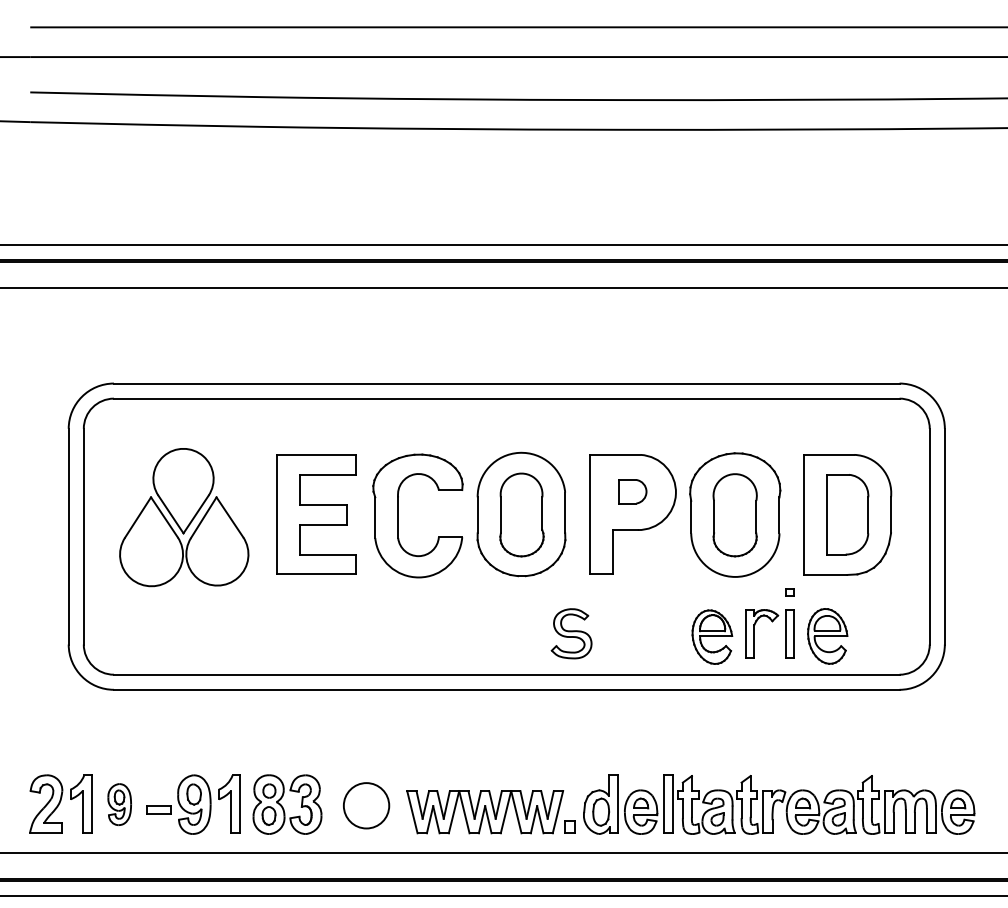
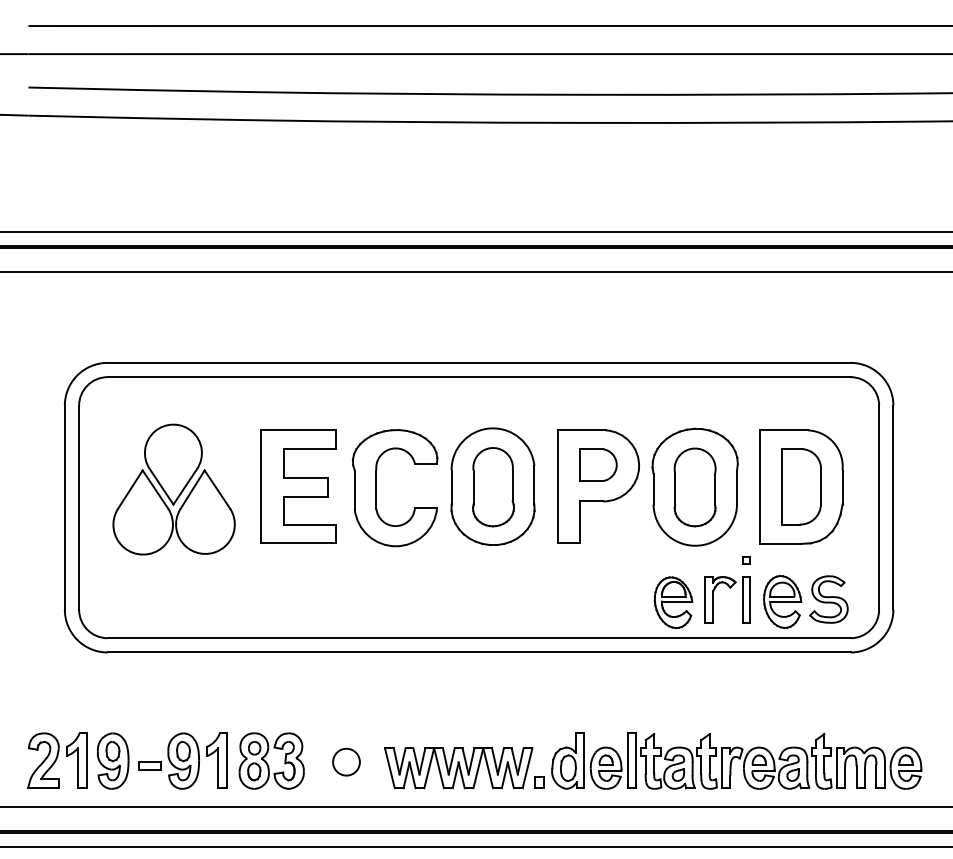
part: (632, 491) -> (598, 464), size x1.43
part: (571, 633) -> (828, 599), moved
part: (119, 804) -> (112, 760), size x1.43
circle: (366, 805) -> (346, 761), size x0.62

